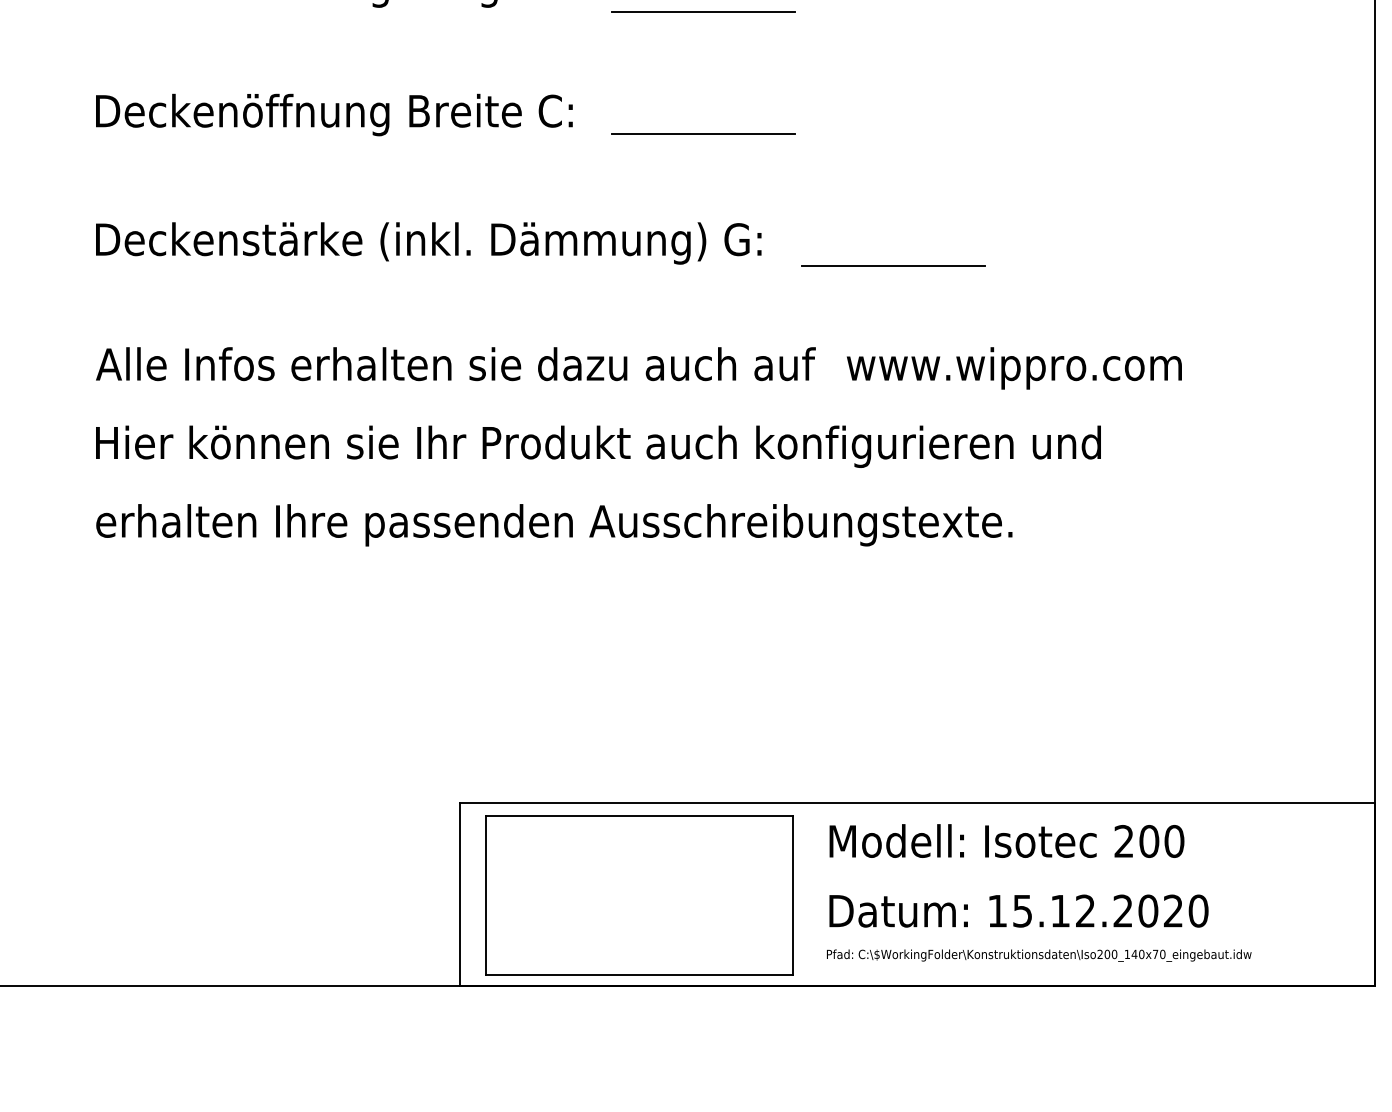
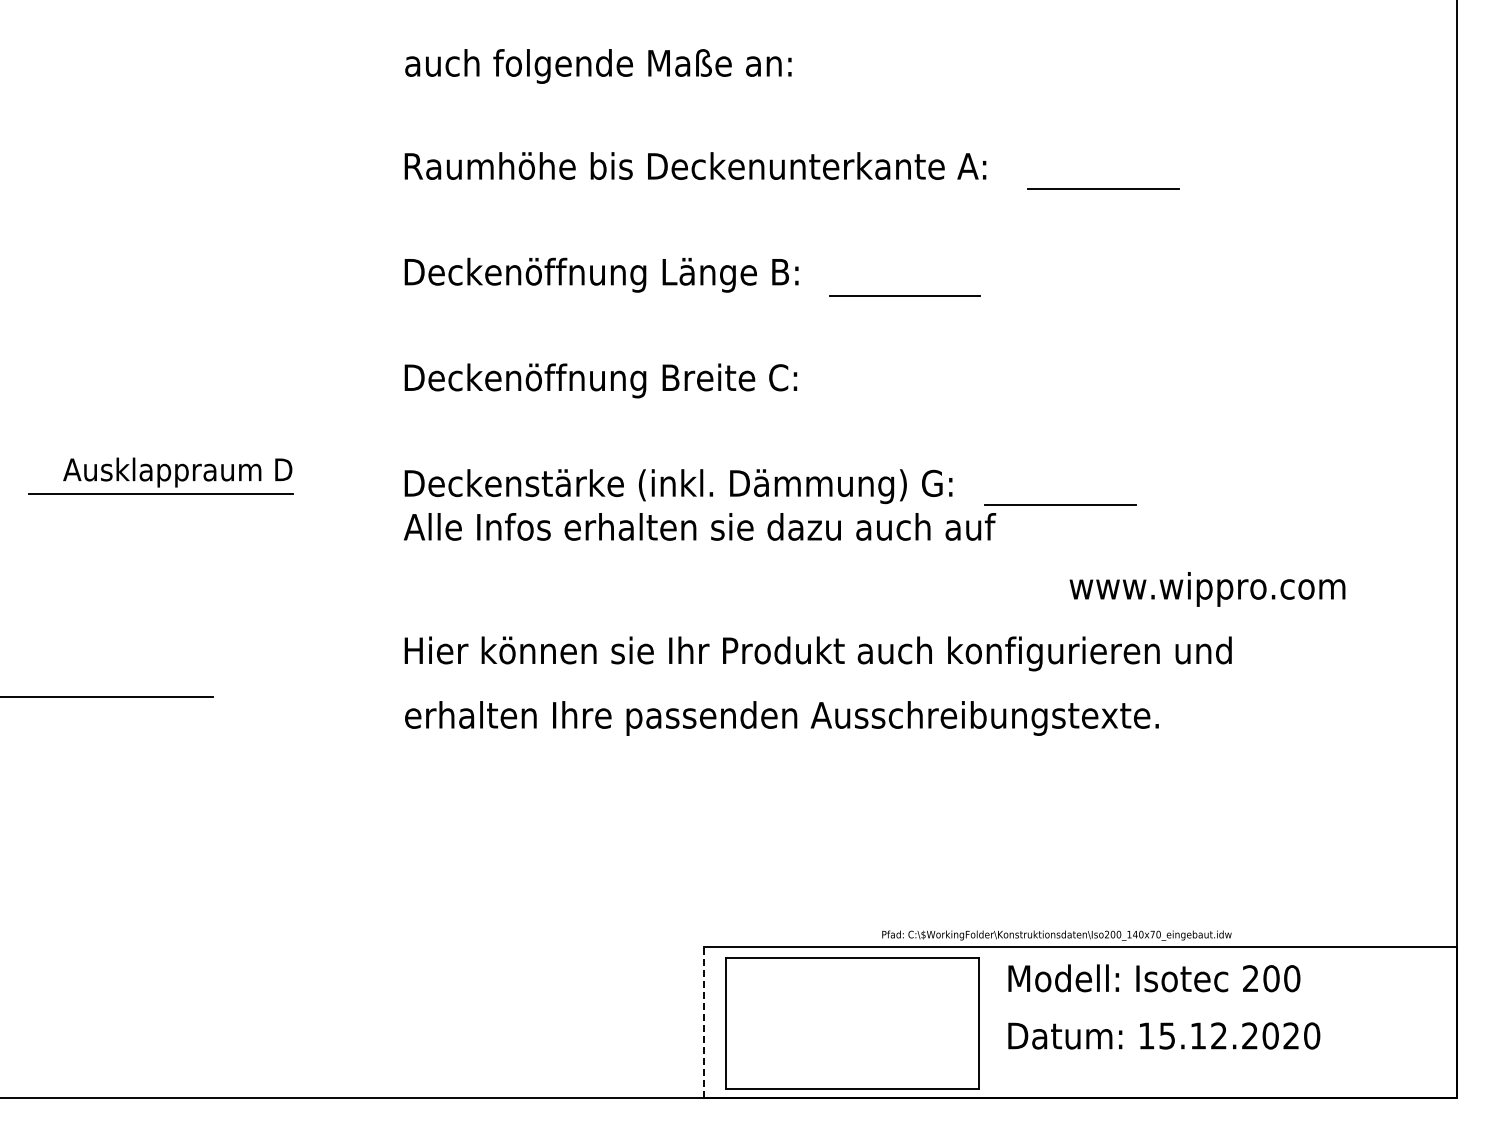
line: (703, 133) -> (904, 396), removed
text: (456, 363) -> (700, 526), moved
text: (1014, 368) -> (1207, 589), moved
line: (460, 894) -> (704, 1022), solid -> dashed
text: (1038, 955) -> (1056, 935), moved

